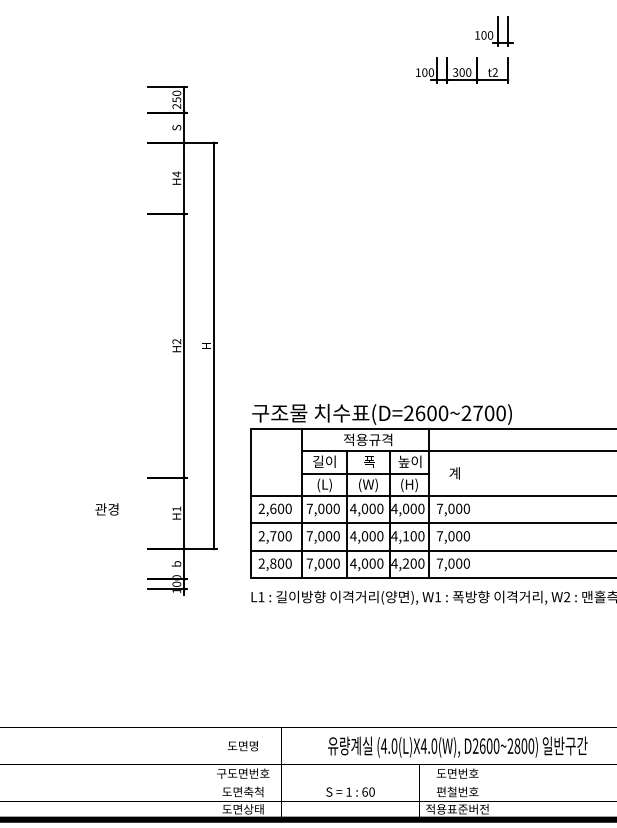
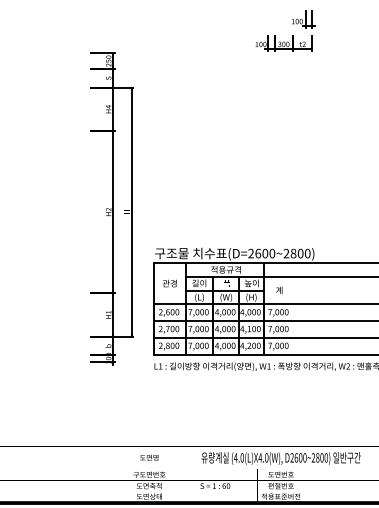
text: (477, 413) -> (293, 253), (D=2600~2700) -> (D=2600~2800)
text: (106, 509) -> (169, 283), moved

